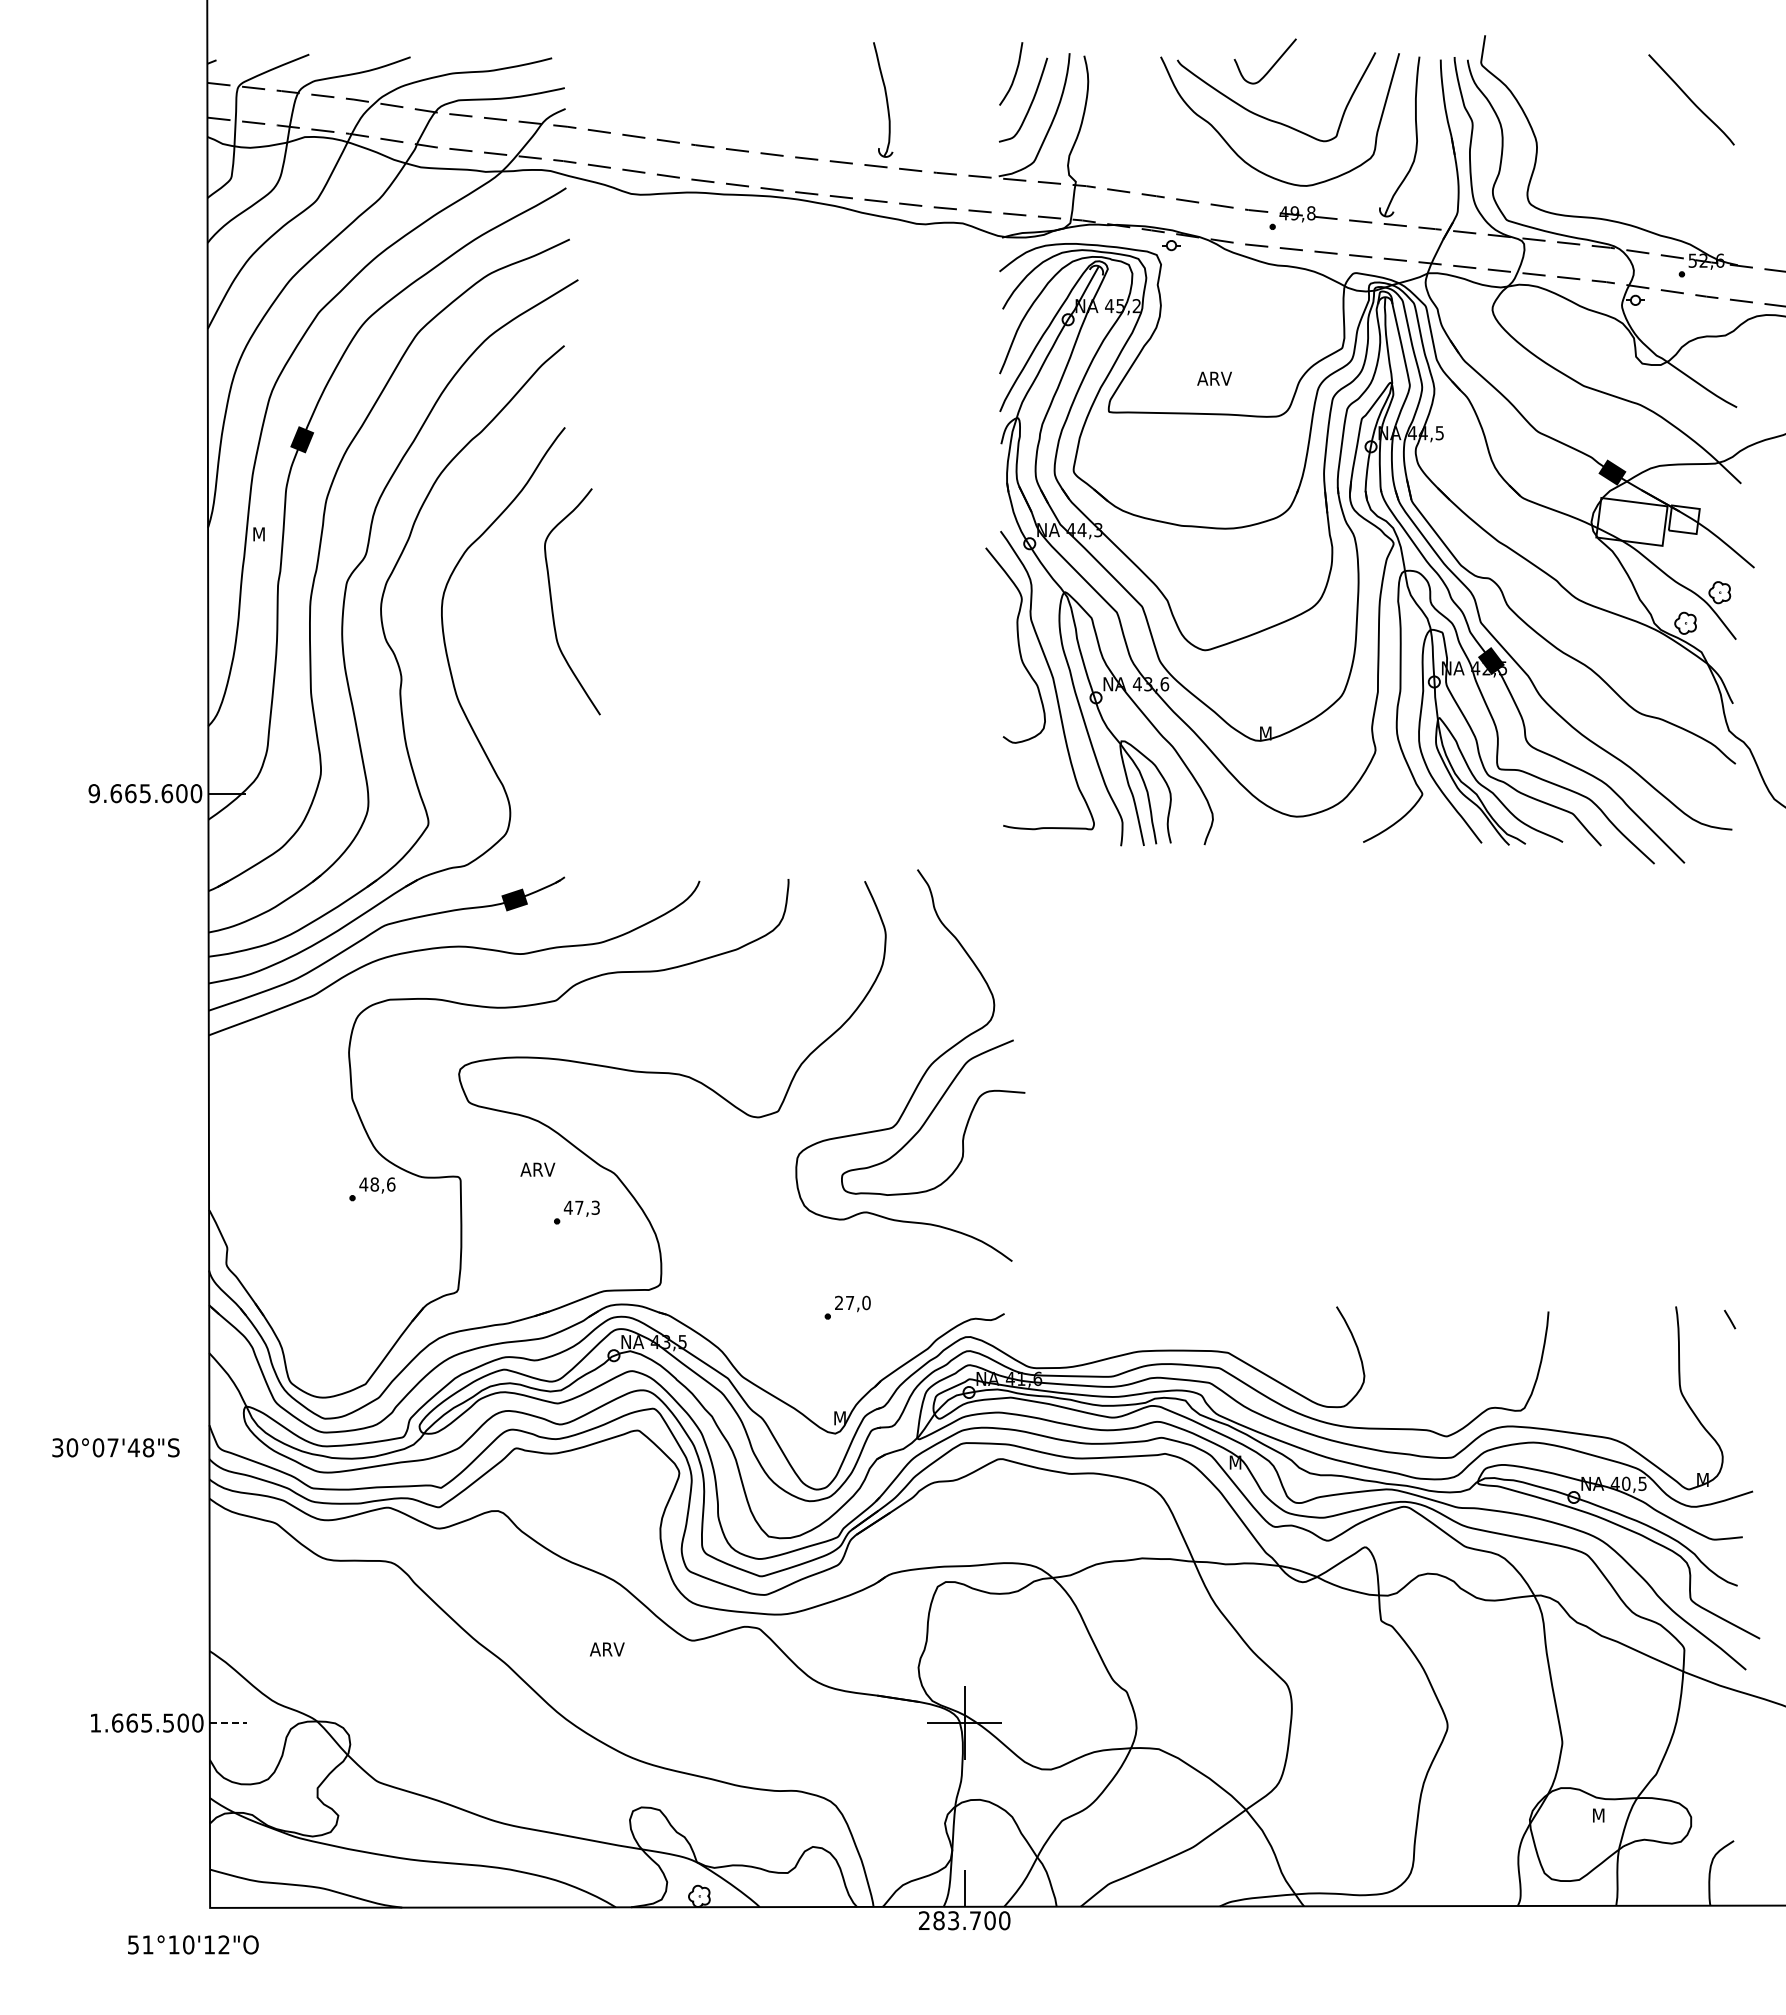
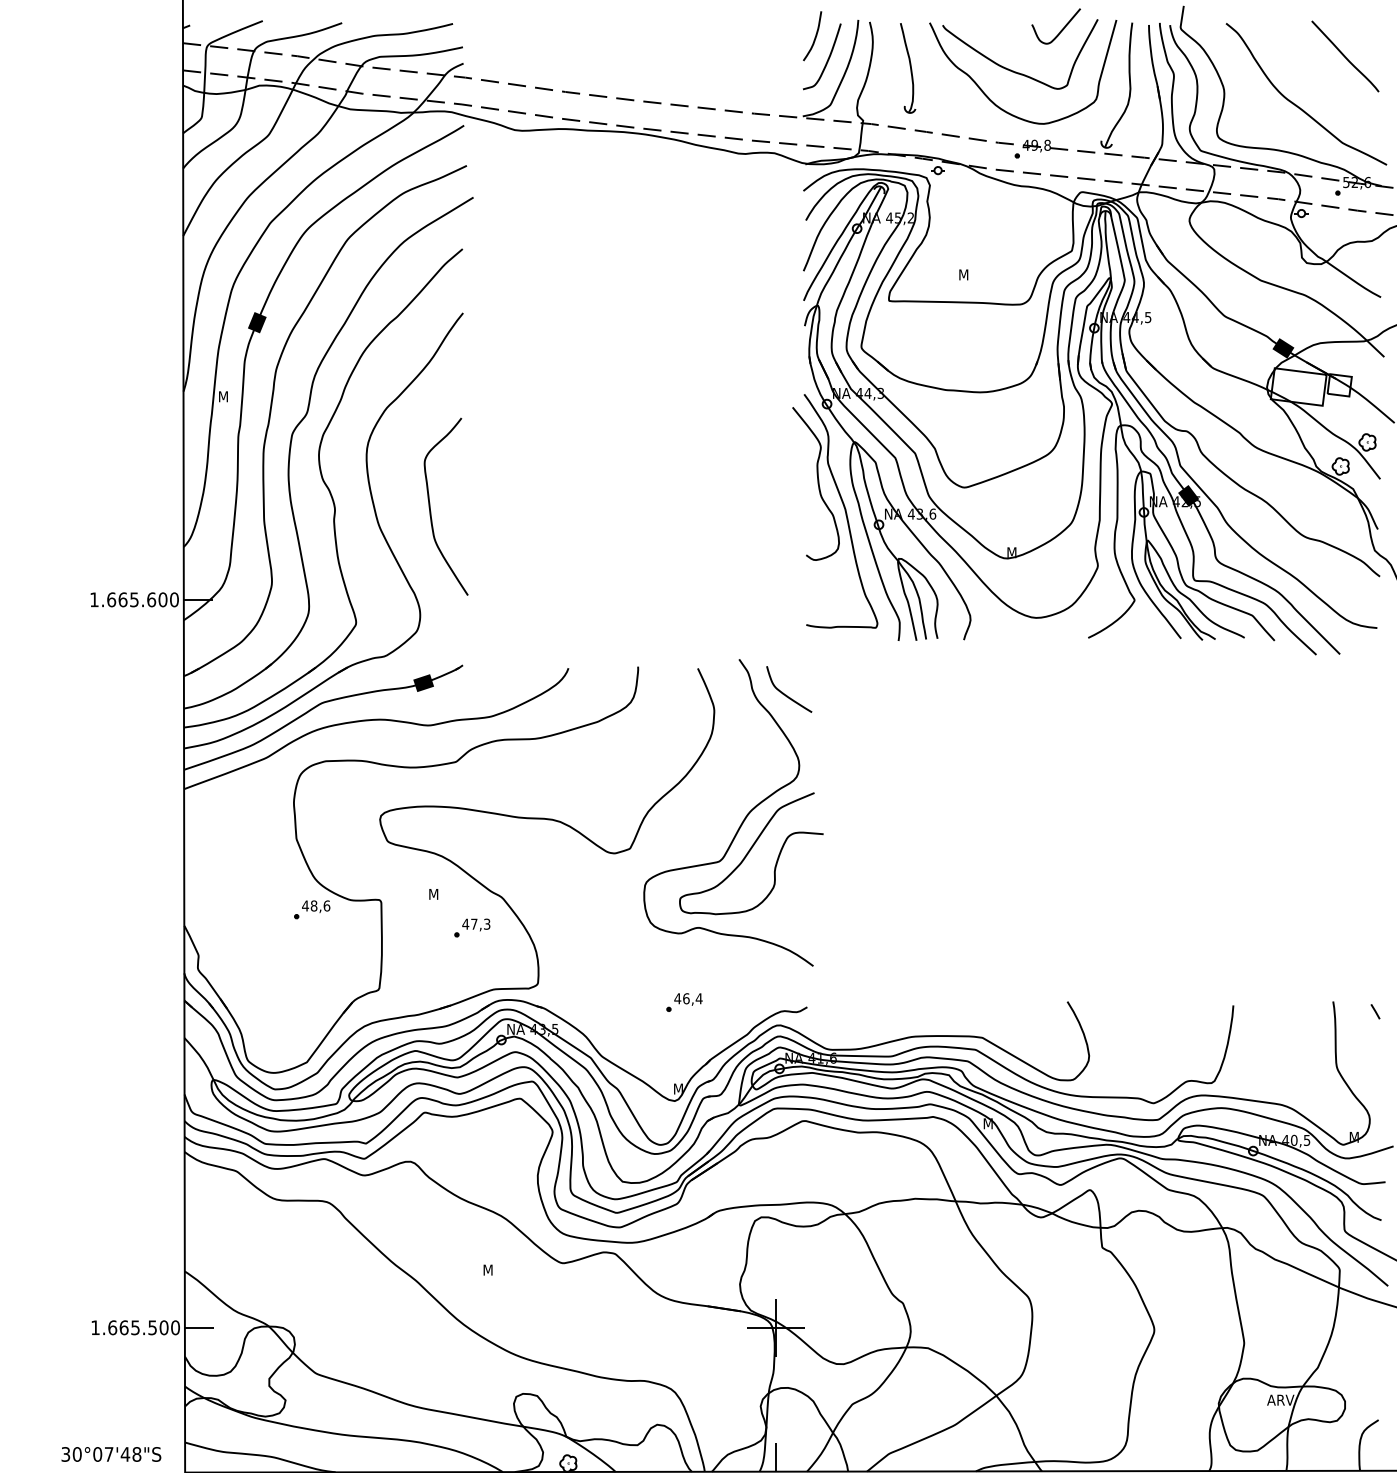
curve: (1270, 67) -> (1060, 31), moved
part: (883, 99) -> (908, 67), moved
curve: (1630, 162) -> (1297, 105), added
text: (1214, 378) -> (971, 274), ARV -> M
curve: (552, 601) -> (430, 506), moved
text: (93, 793) -> (93, 599), 9.665.600 -> 1.665.600
curve: (975, 913) -> (784, 693), added
text: (537, 1169) -> (441, 894), ARV -> M
text: (852, 1302) -> (688, 998), 27,0 -> 46,4
text: (115, 1447) -> (111, 1454), moved
text: (606, 1649) -> (495, 1270), ARV -> M
line: (228, 1723) -> (199, 1328), dashed -> solid
text: (1608, 1815) -> (1280, 1400), M -> ARV

